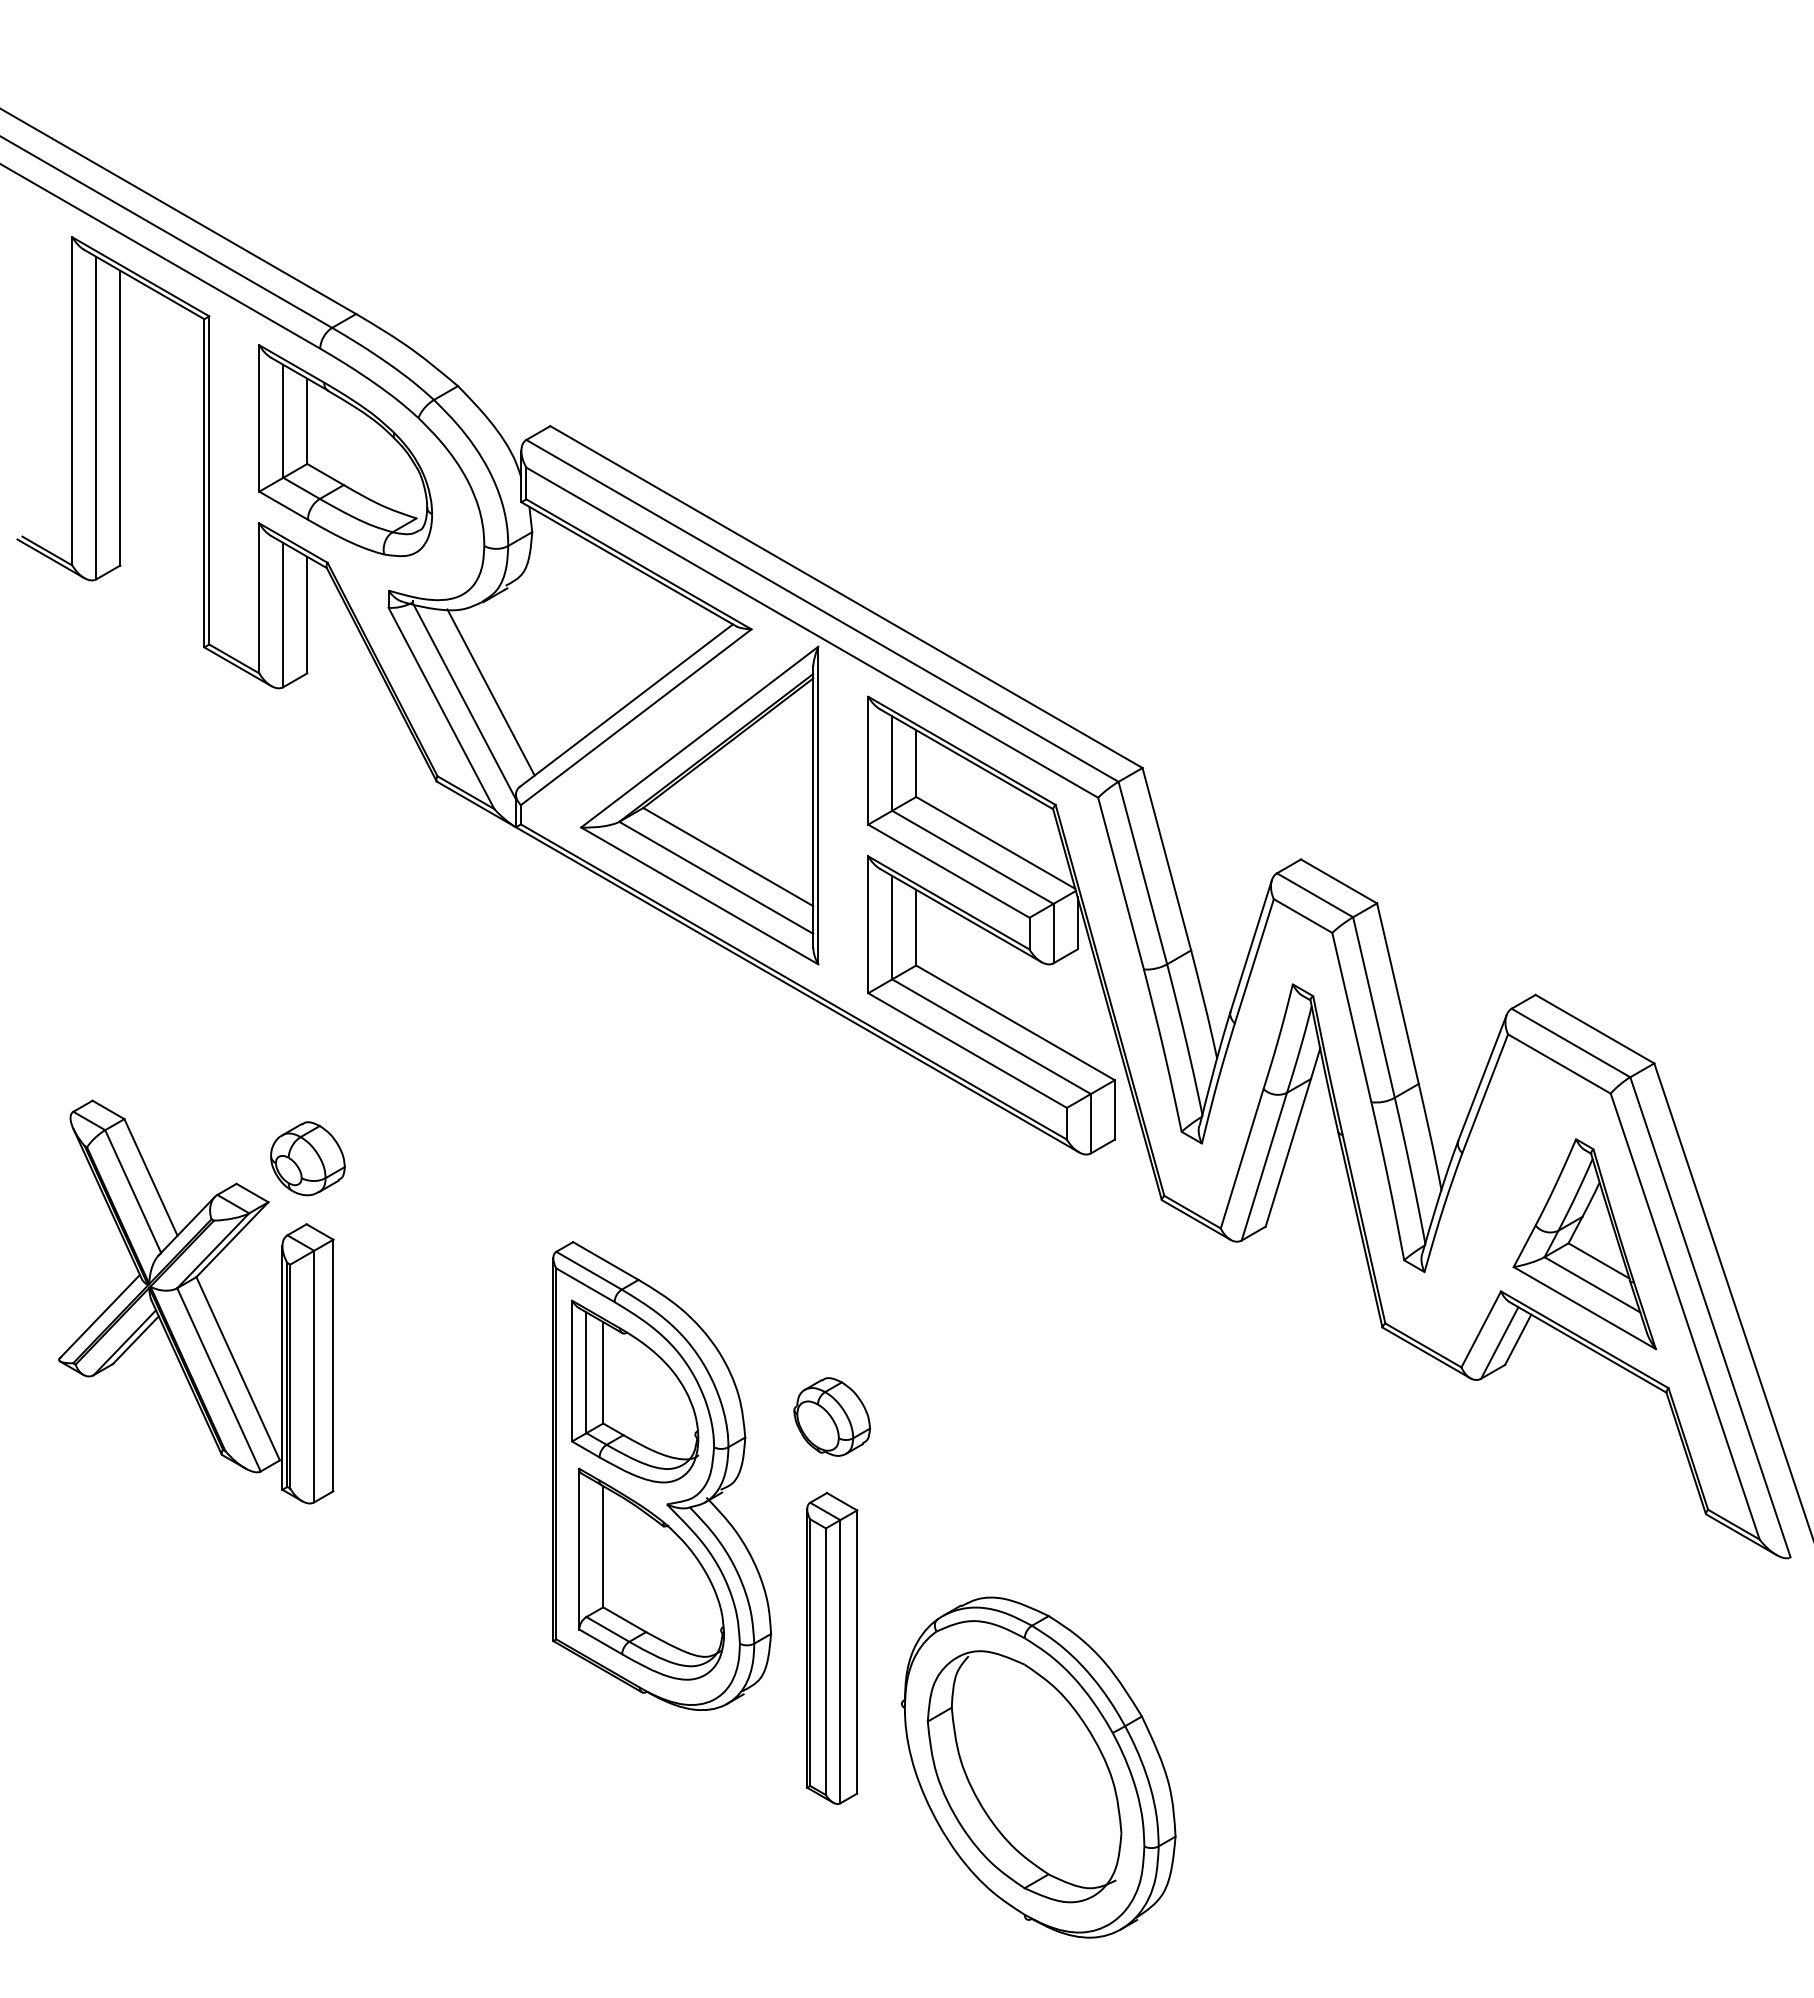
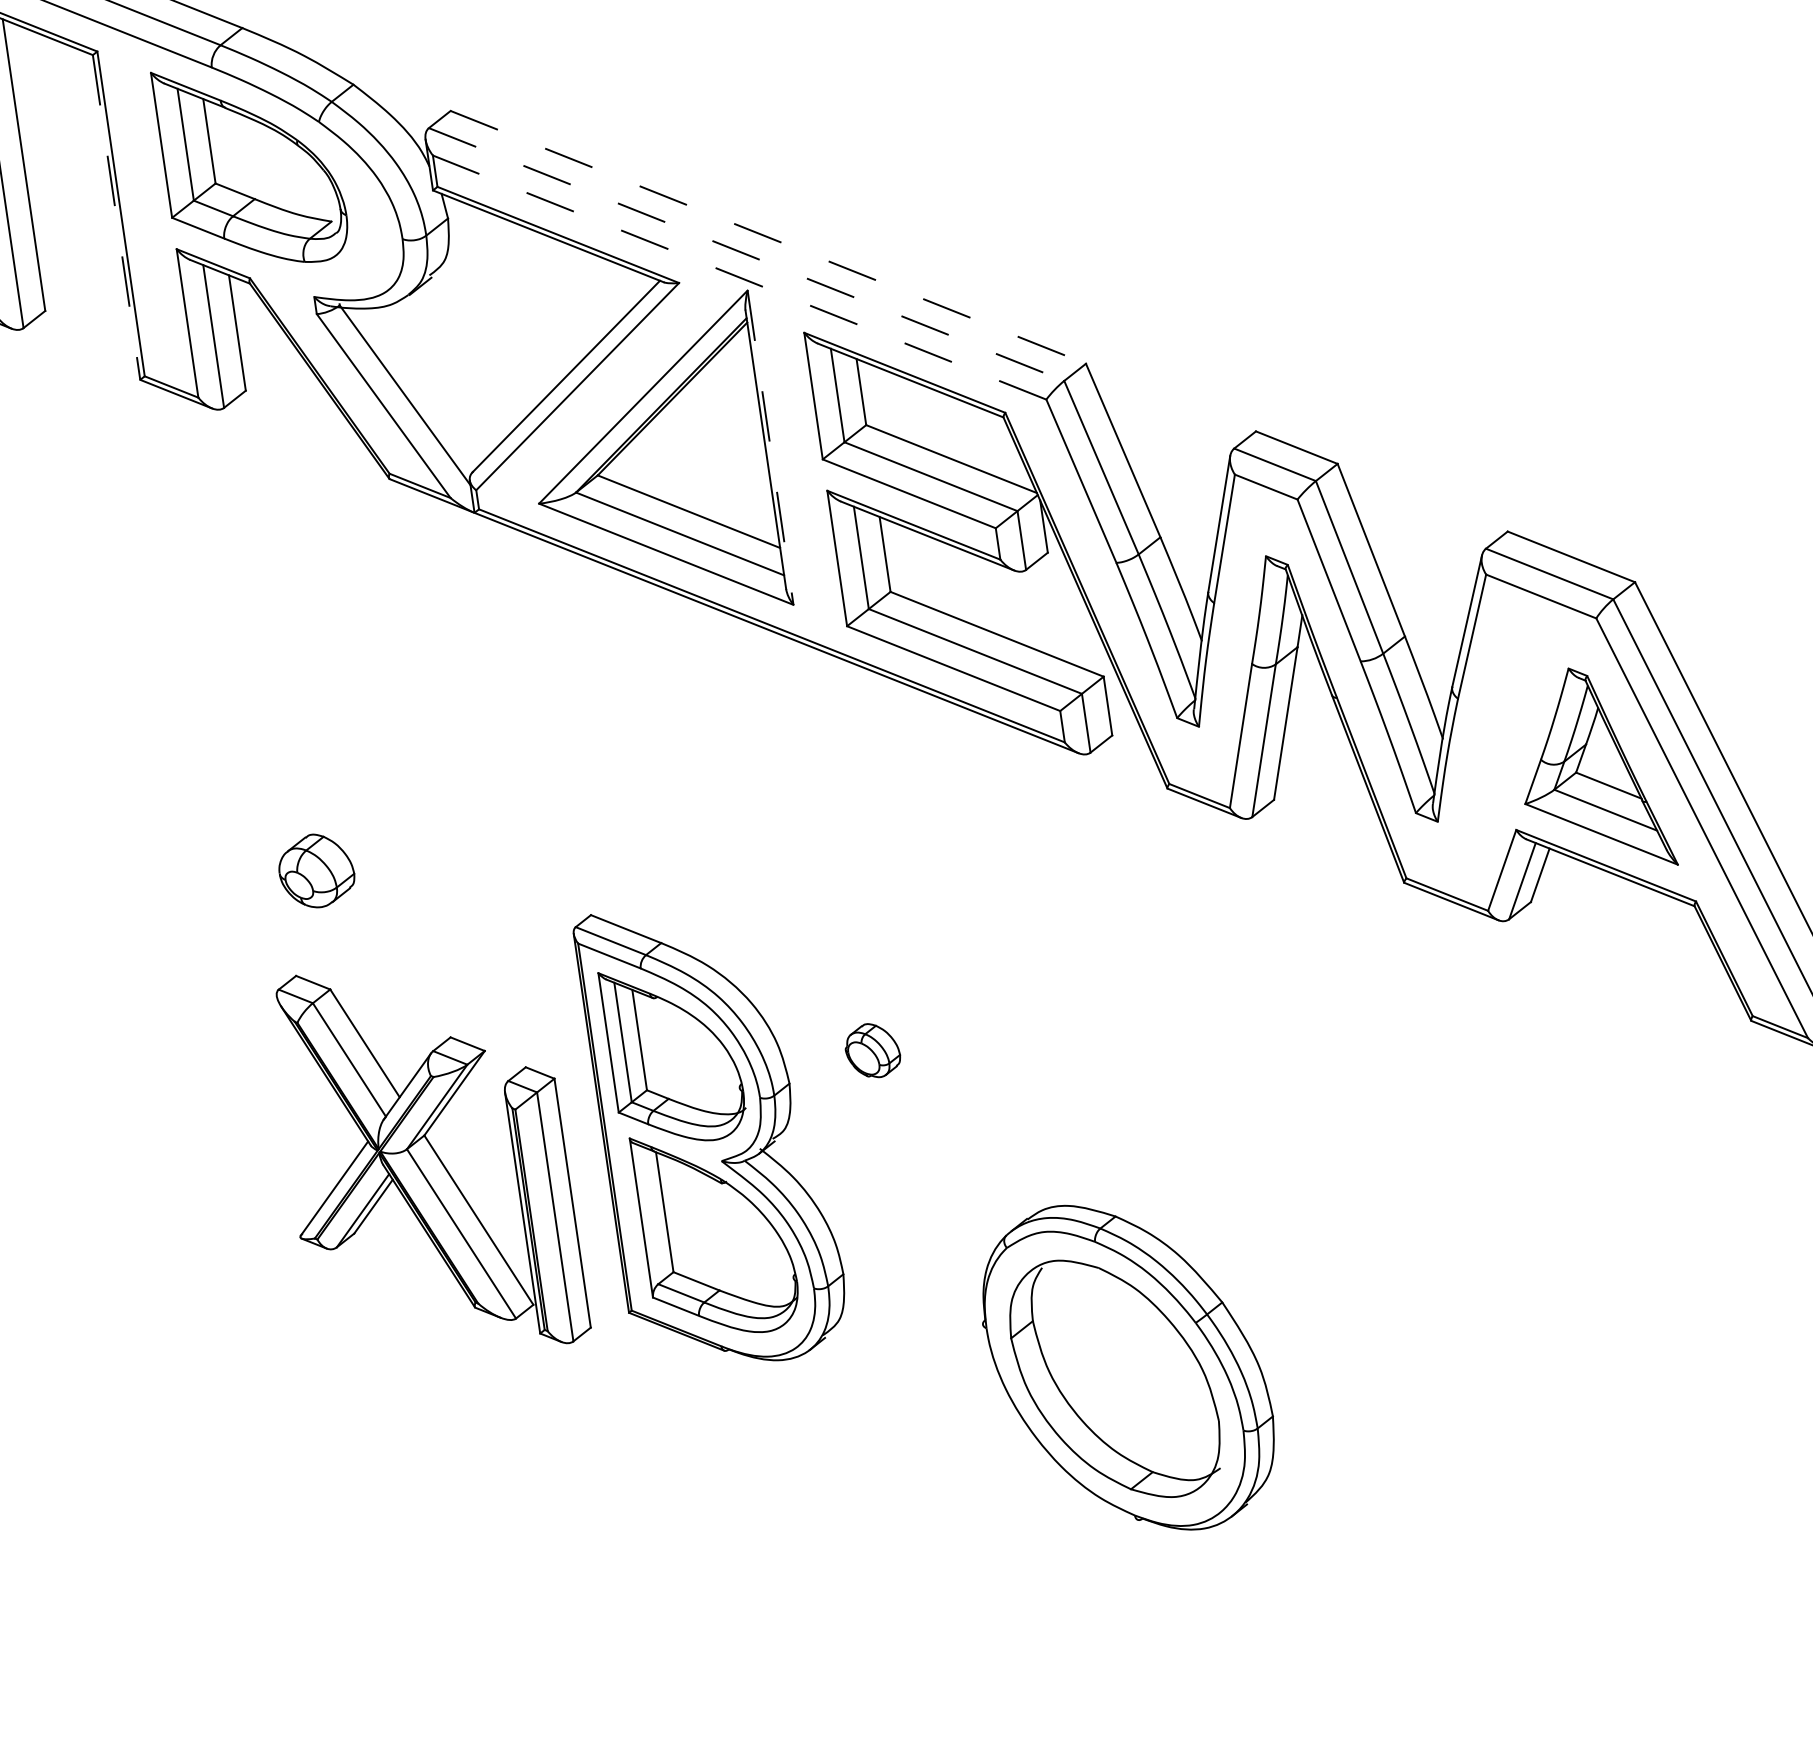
line: (204, 483) -> (116, 217), solid -> dashed
line: (846, 597) -> (768, 237), solid -> dashed
line: (822, 610) -> (746, 254), solid -> dashed
line: (811, 632) -> (738, 277), solid -> dashed
line: (490, 692) -> (429, 383), removed
line: (818, 805) -> (770, 447), solid -> dashed
part: (196, 1301) -> (427, 1159), moved
part: (832, 1416) -> (872, 1050), size x0.7
part: (832, 1648) -> (906, 1279), removed

